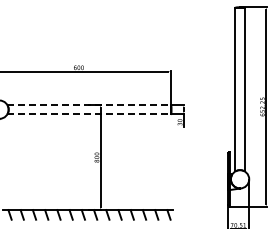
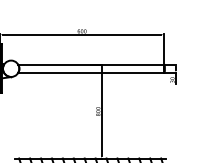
line: (89, 105) -> (91, 65), dashed -> solid
line: (89, 114) -> (91, 73), dashed -> solid

